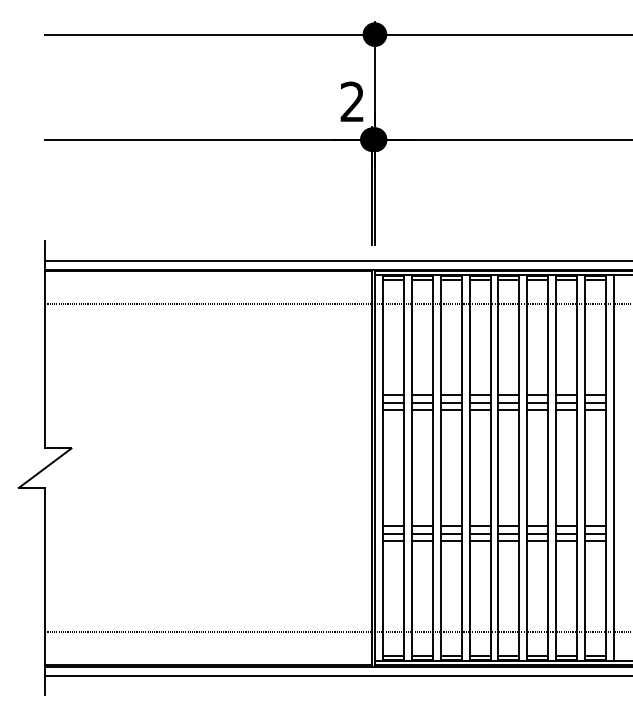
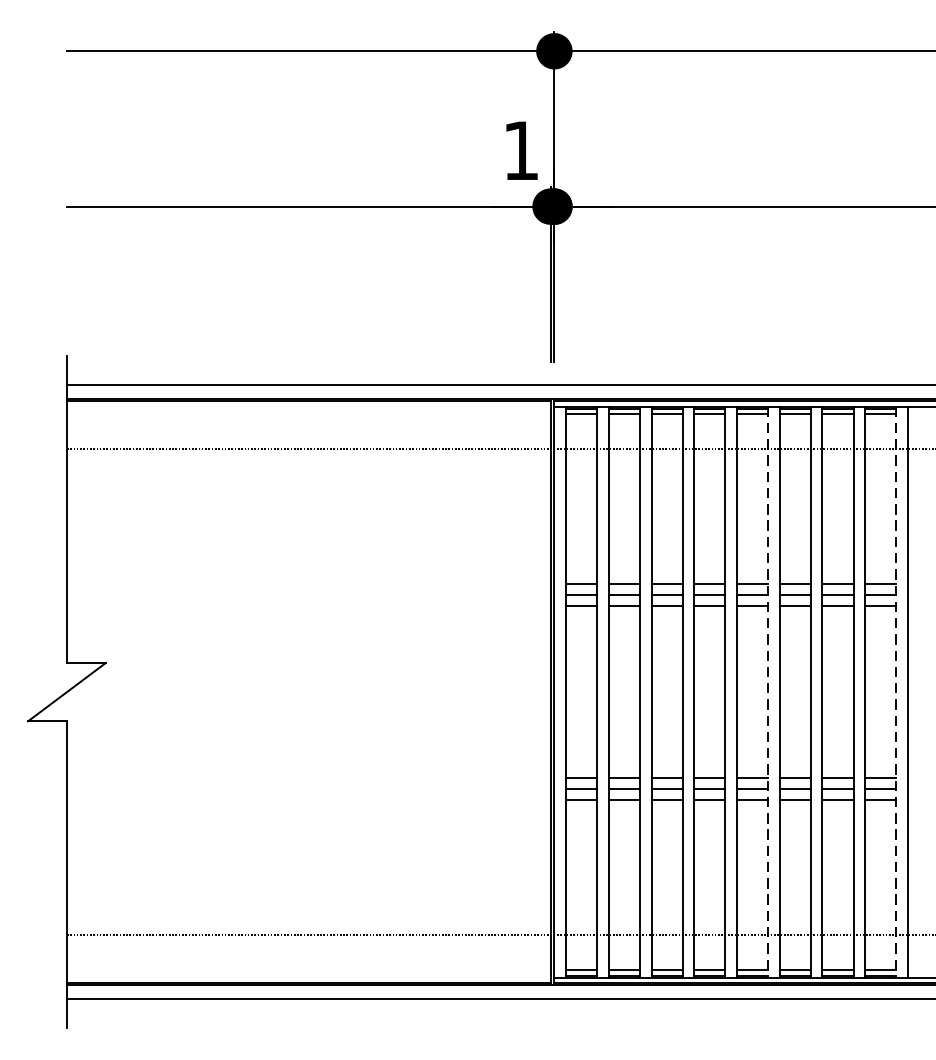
text: (351, 101) -> (519, 150), 2 -> 1
line: (519, 468) -> (768, 692), solid -> dashed
line: (606, 468) -> (896, 692), solid -> dashed

